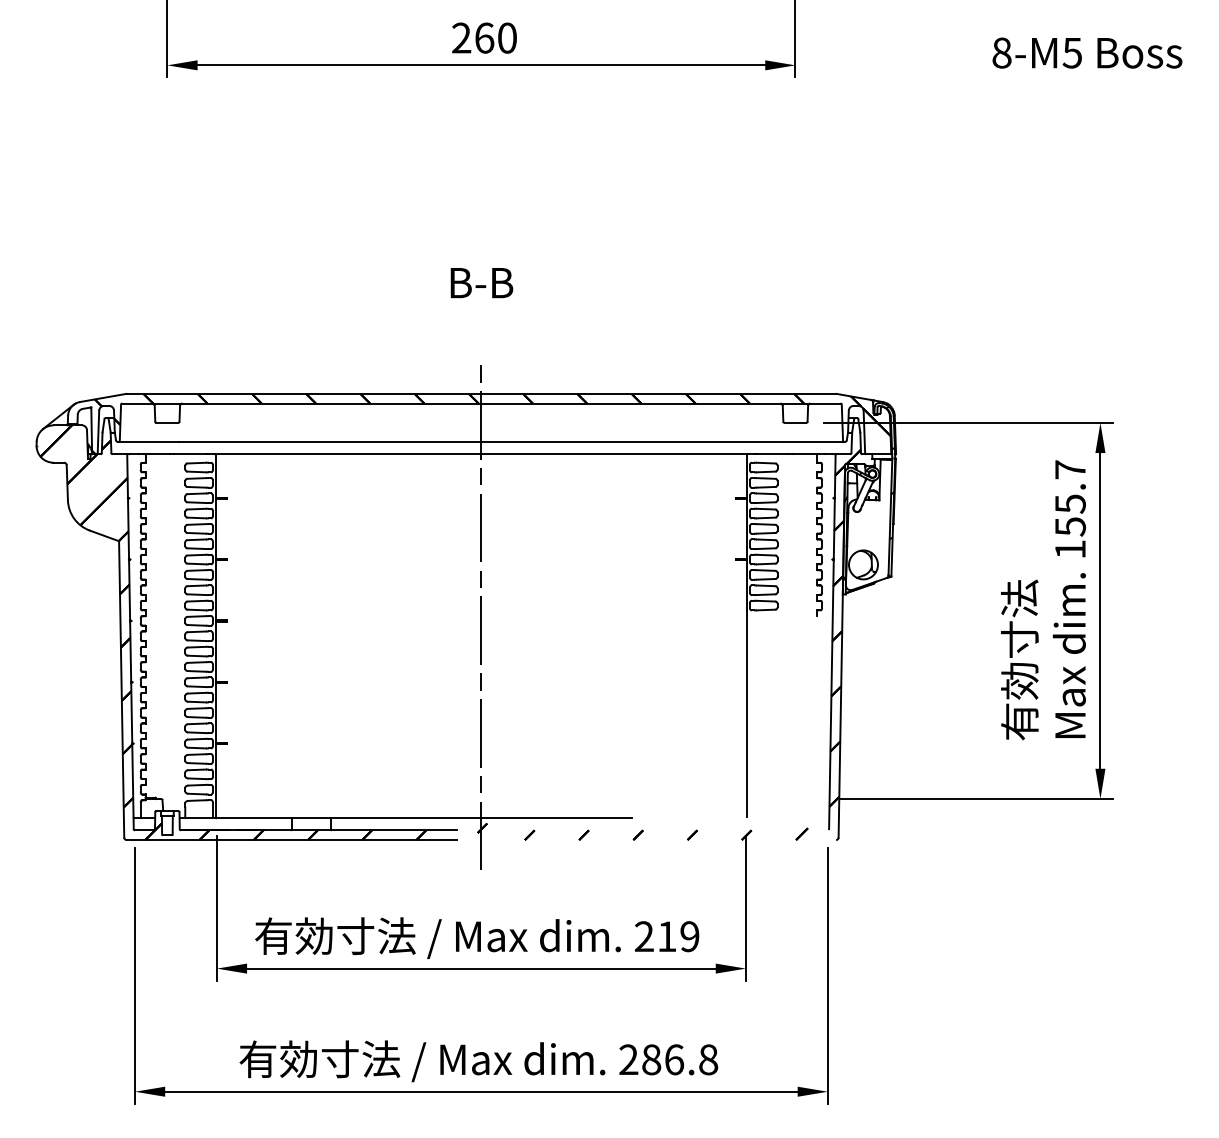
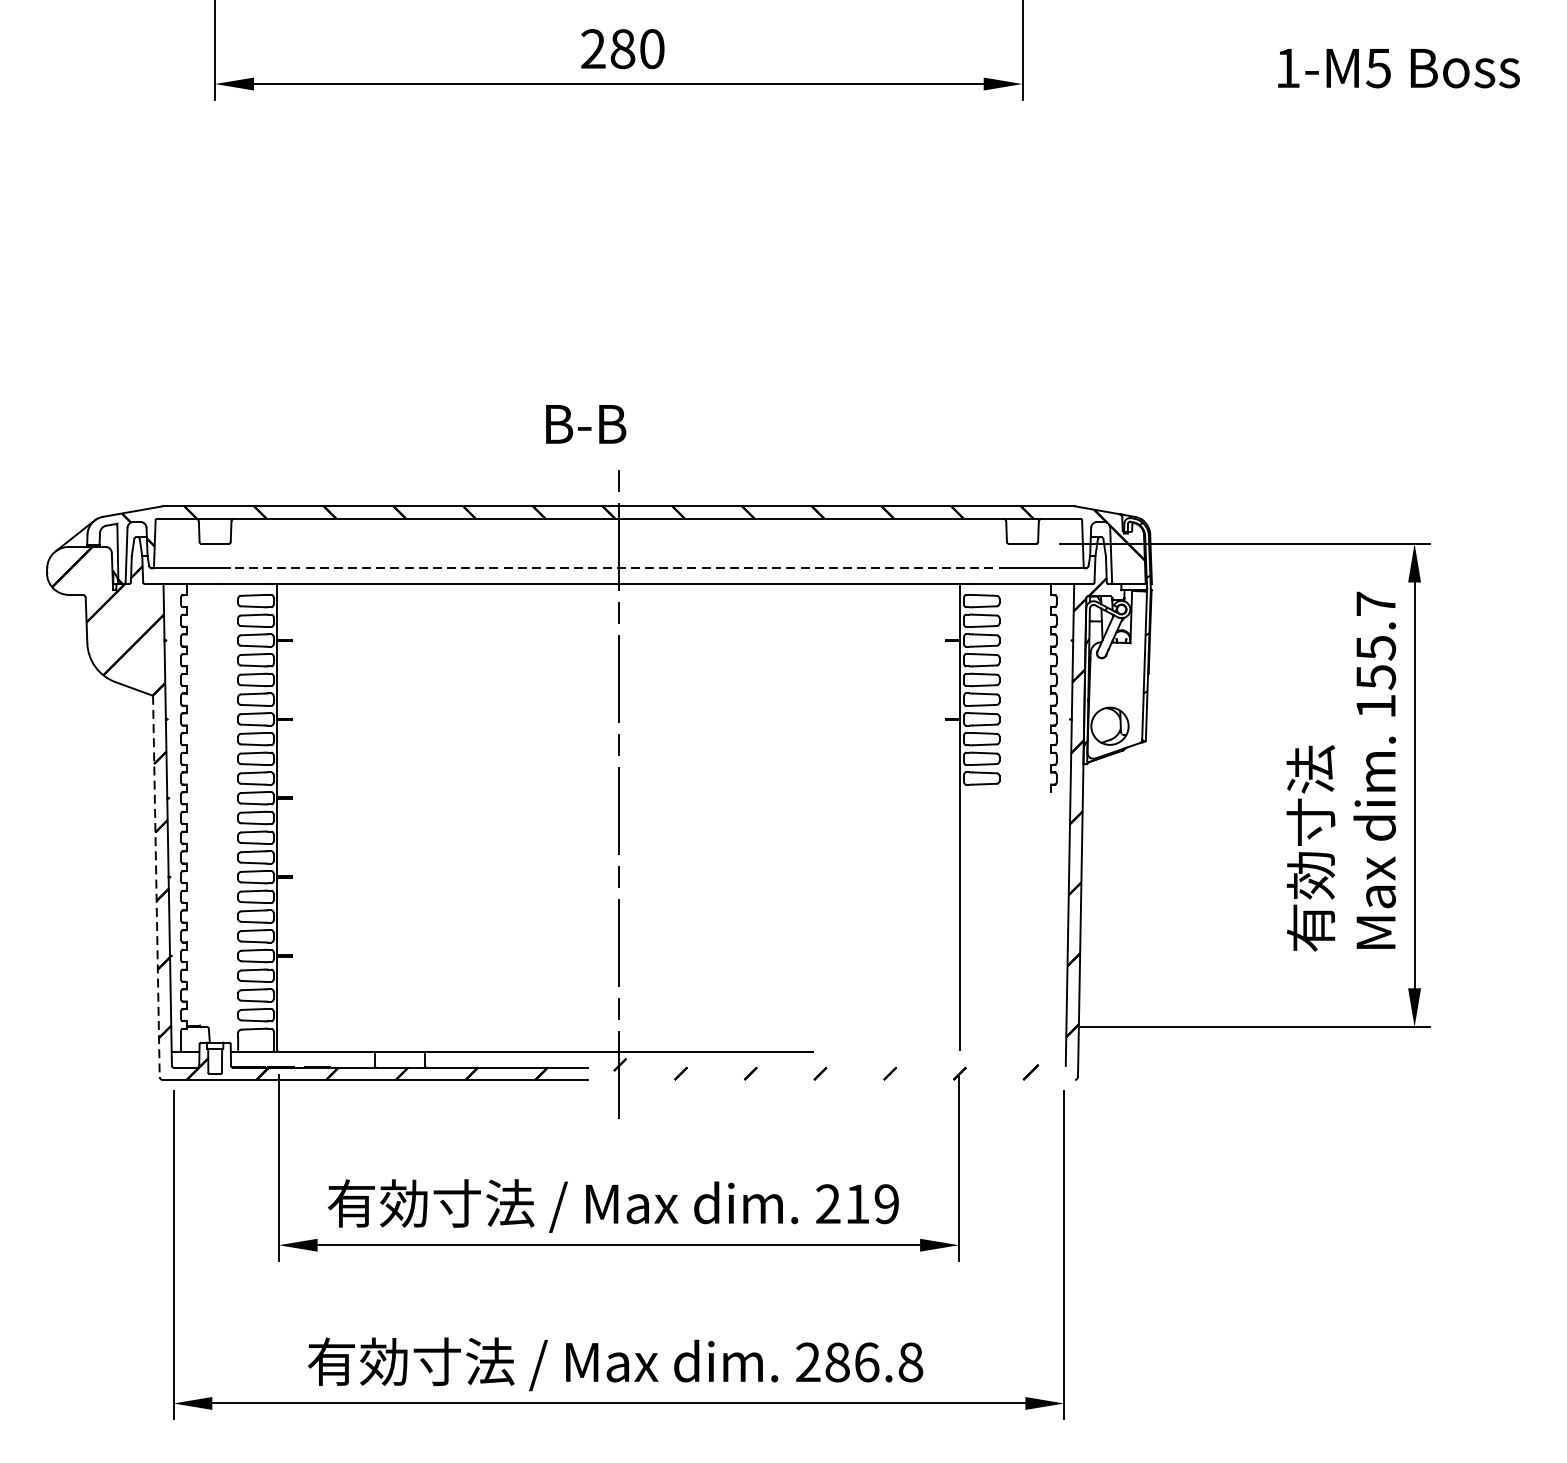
text: (484, 37) -> (622, 48), 260 -> 280
text: (1001, 52) -> (1287, 67), 8-M5 -> 1-M5
text: (481, 283) -> (585, 424), moved
line: (480, 442) -> (617, 568), solid -> dashed
line: (121, 689) -> (156, 886), solid -> dashed

